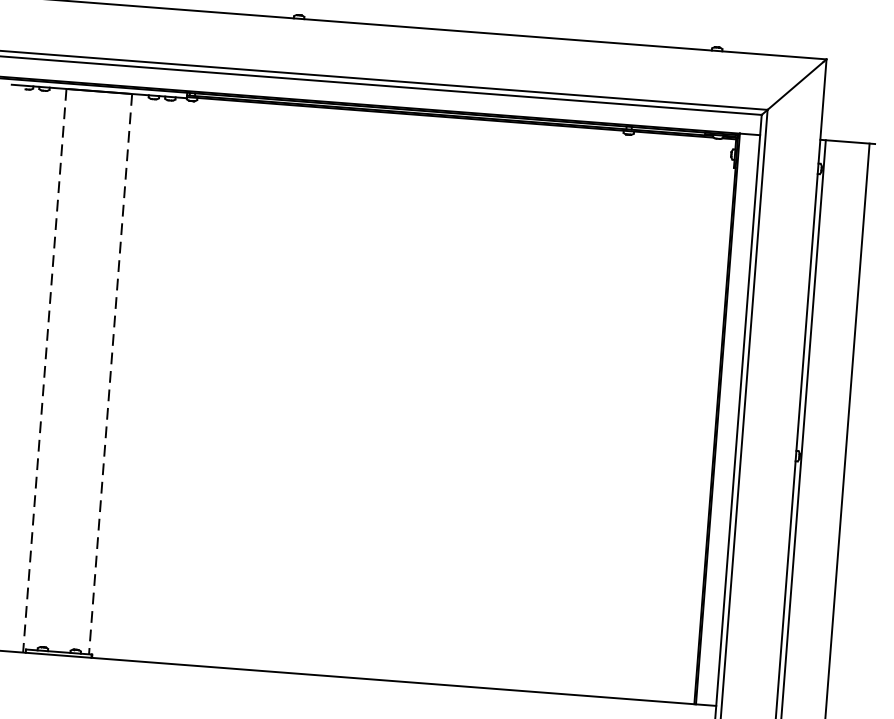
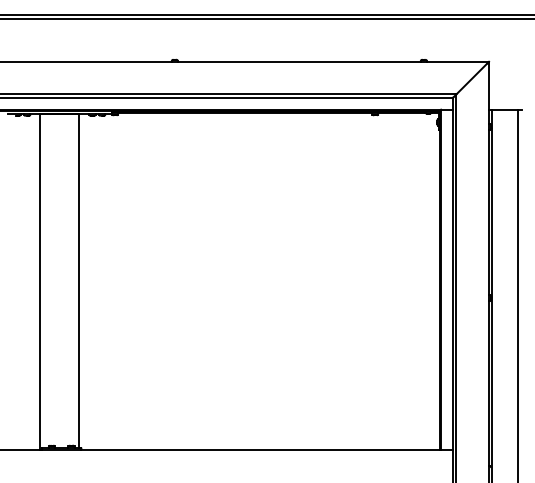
line: (45, 370) -> (40, 281), dashed -> solid
line: (110, 373) -> (79, 280), dashed -> solid

